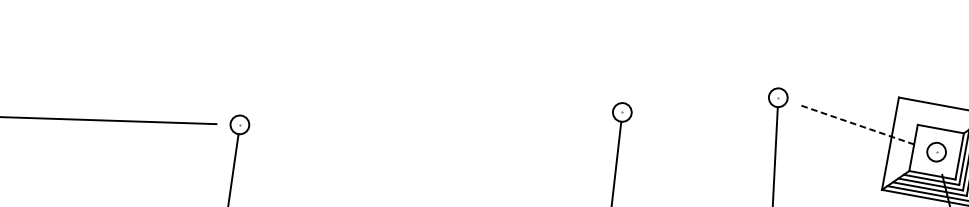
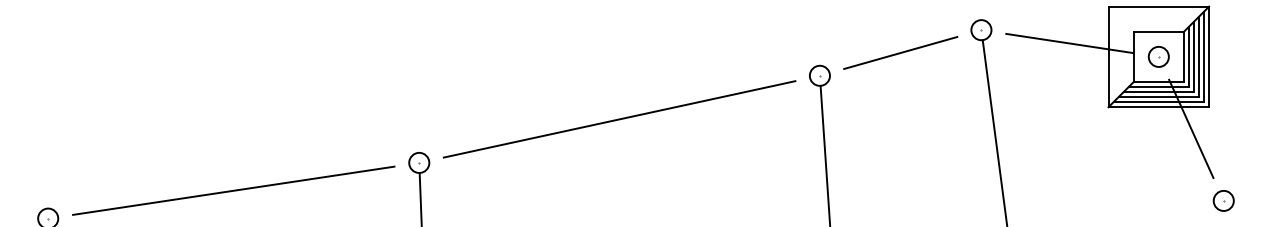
line: (700, 104) -> (900, 52), added
line: (431, 118) -> (619, 119), added
line: (857, 124) -> (1070, 43), dashed -> solid

